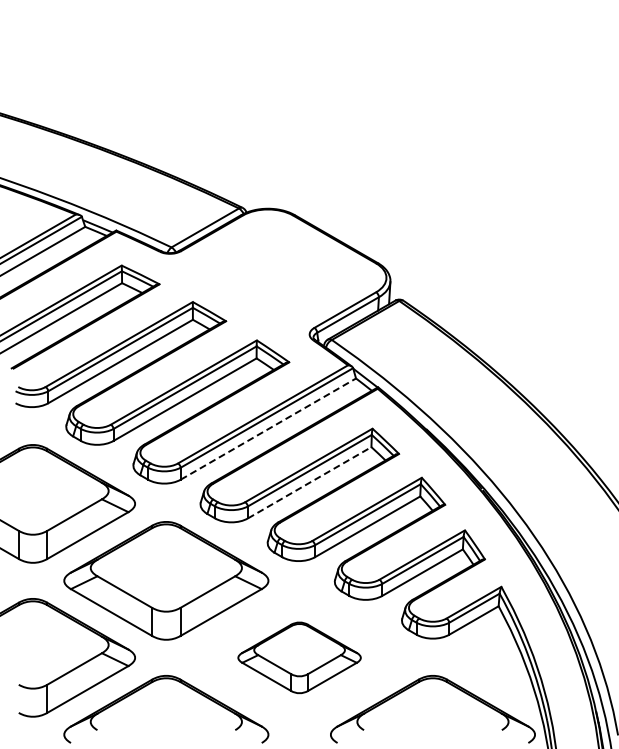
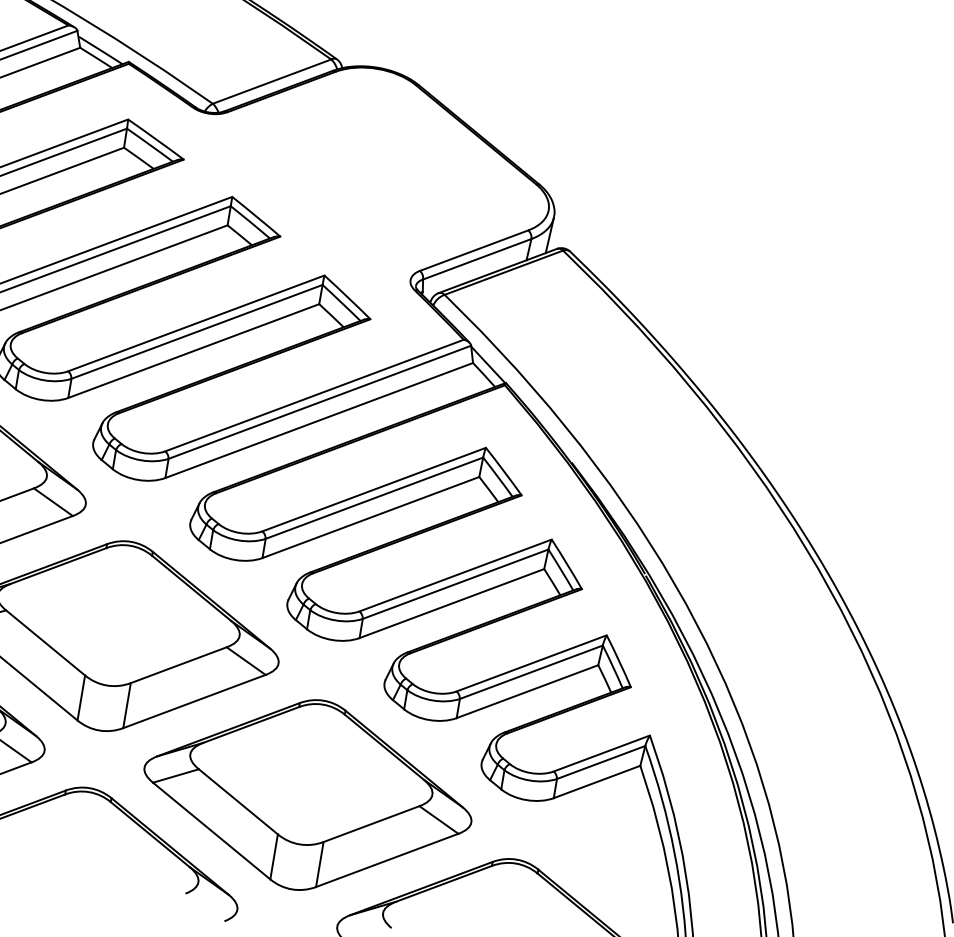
line: (268, 428) -> (319, 419), dashed -> solid
line: (310, 482) -> (372, 517), dashed -> solid
part: (299, 657) -> (307, 794), size x1.67

